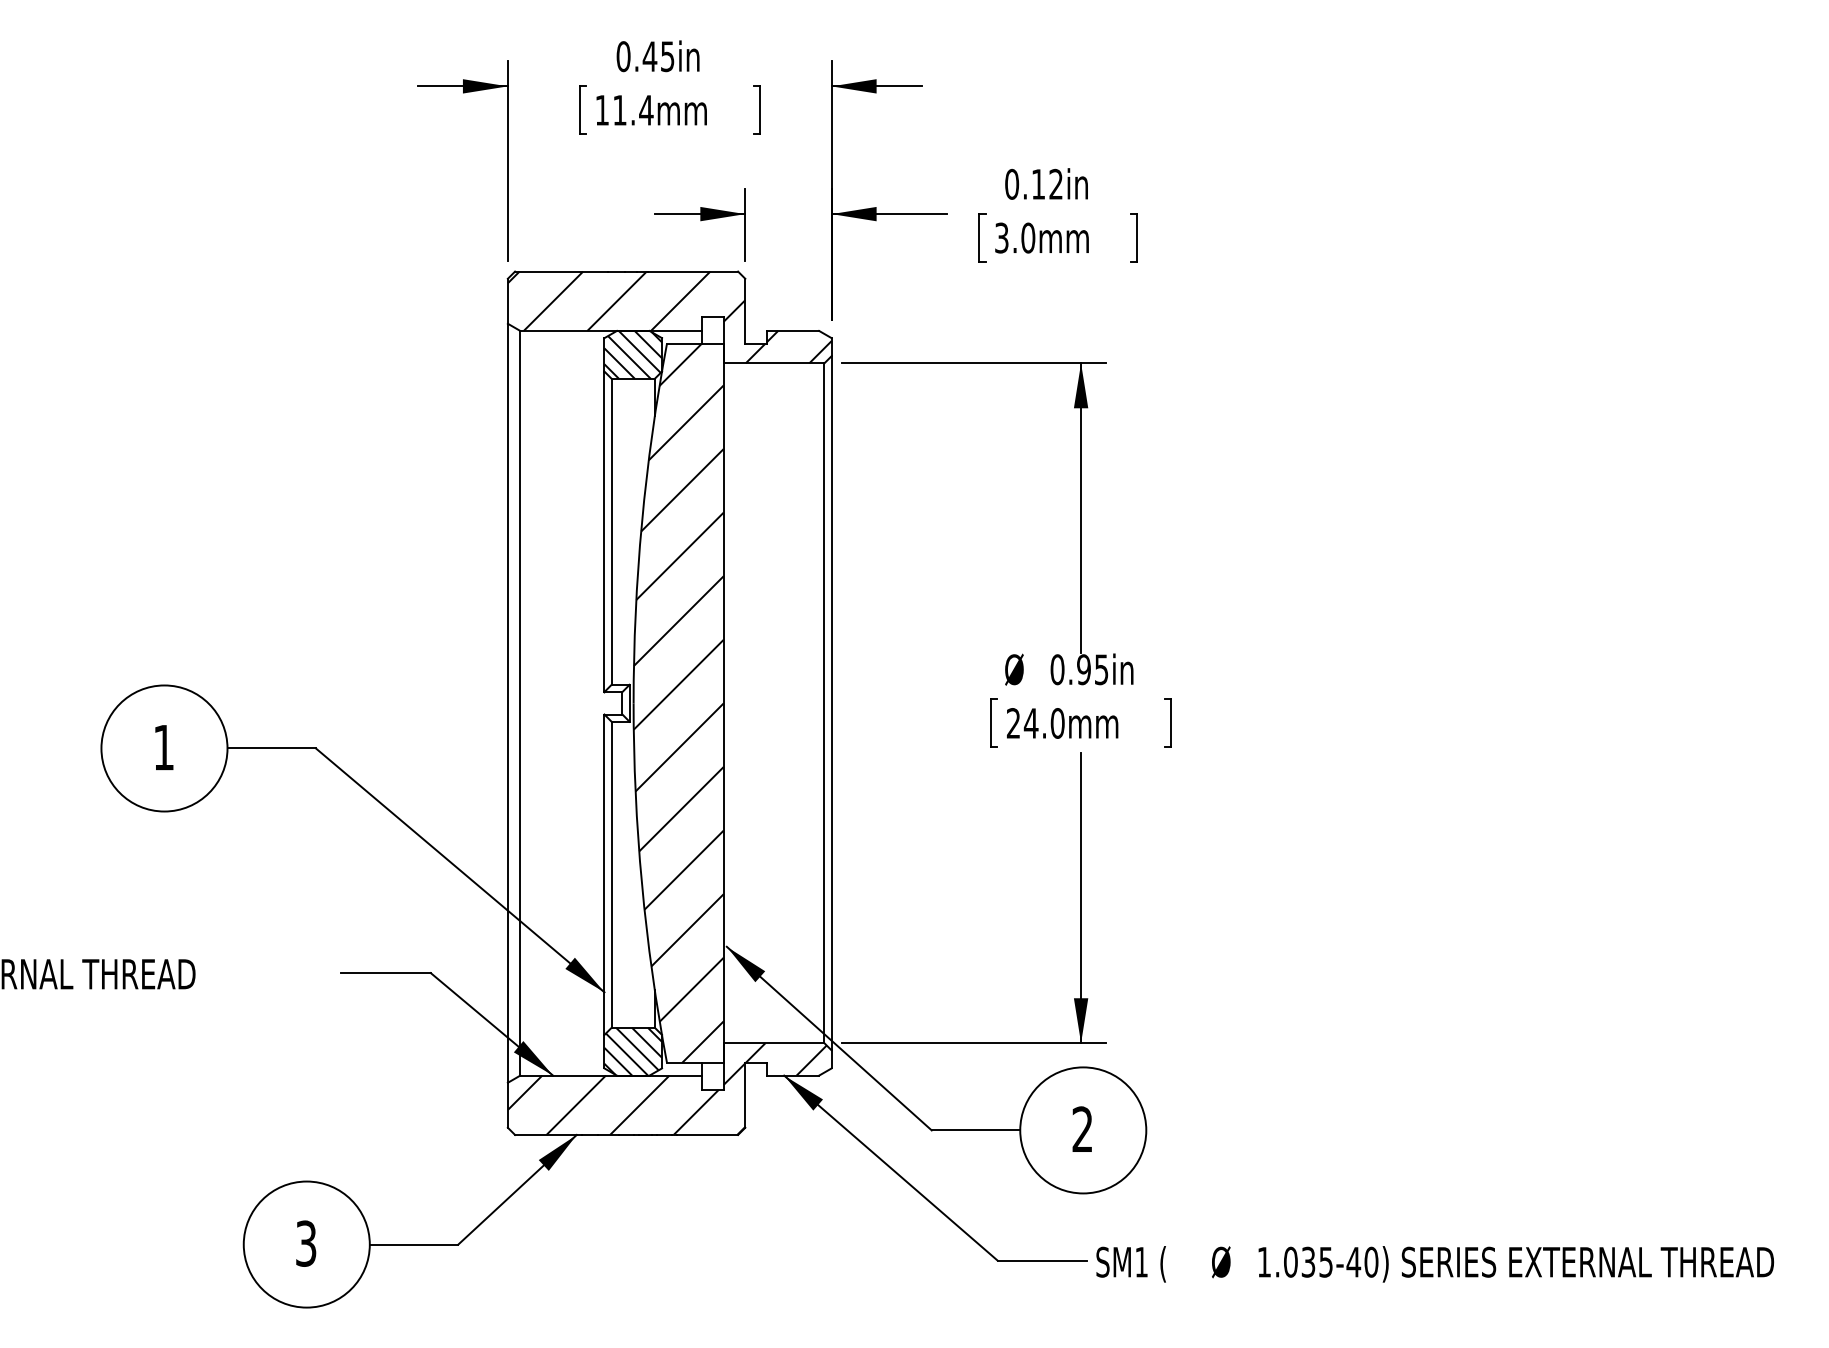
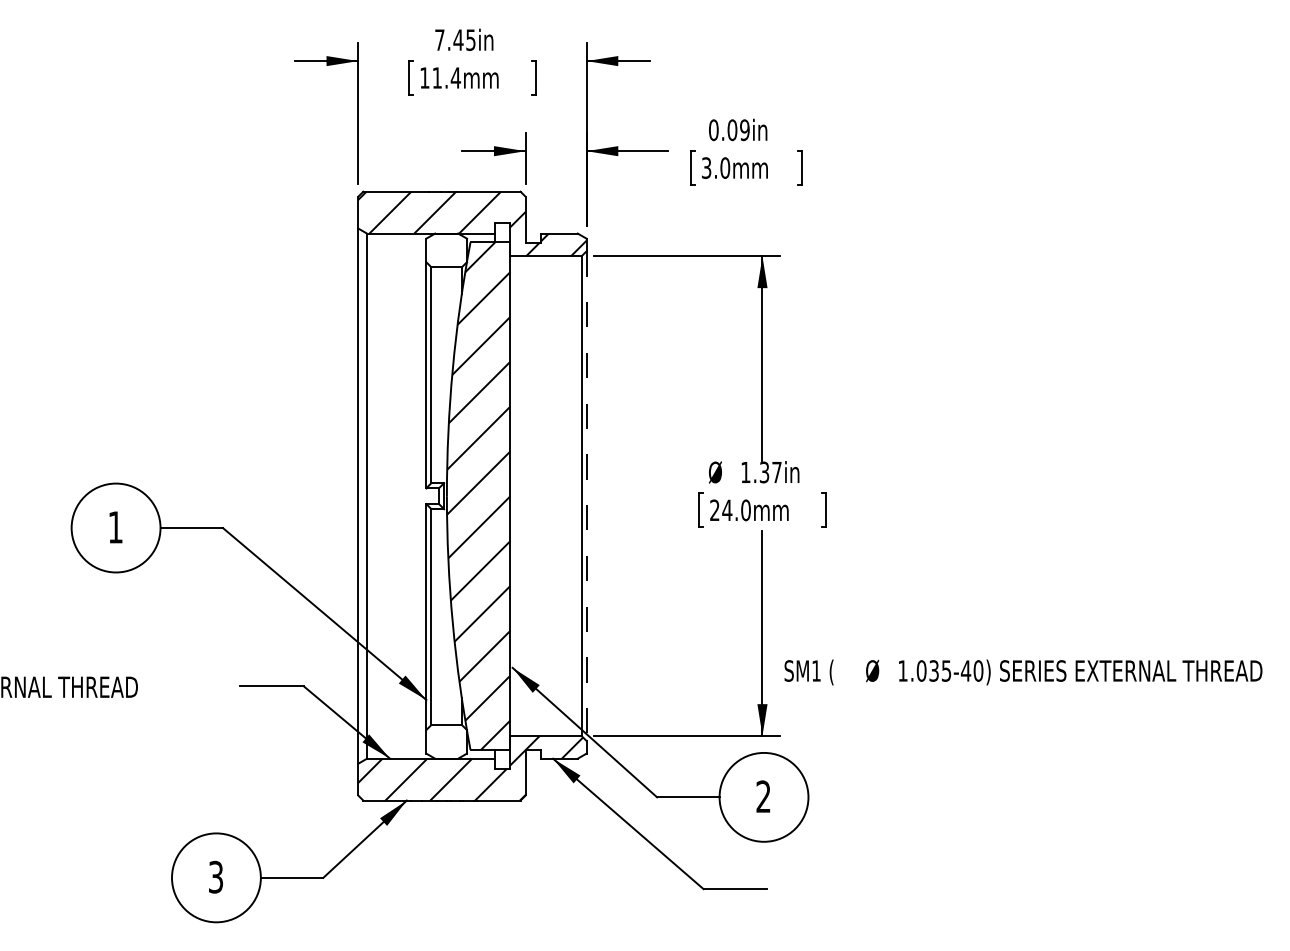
text: (623, 56) -> (439, 40), 0.45in -> 7.45in
text: (1047, 183) -> (738, 129), 0.12in -> 0.09in
hatch: (633, 354) -> (446, 250), removed
text: (1079, 669) -> (761, 472), 0.95in -> 1.37in
line: (831, 703) -> (586, 496), solid -> dashed
hatch: (633, 1051) -> (446, 741), removed
text: (1435, 1264) -> (1023, 672), moved

